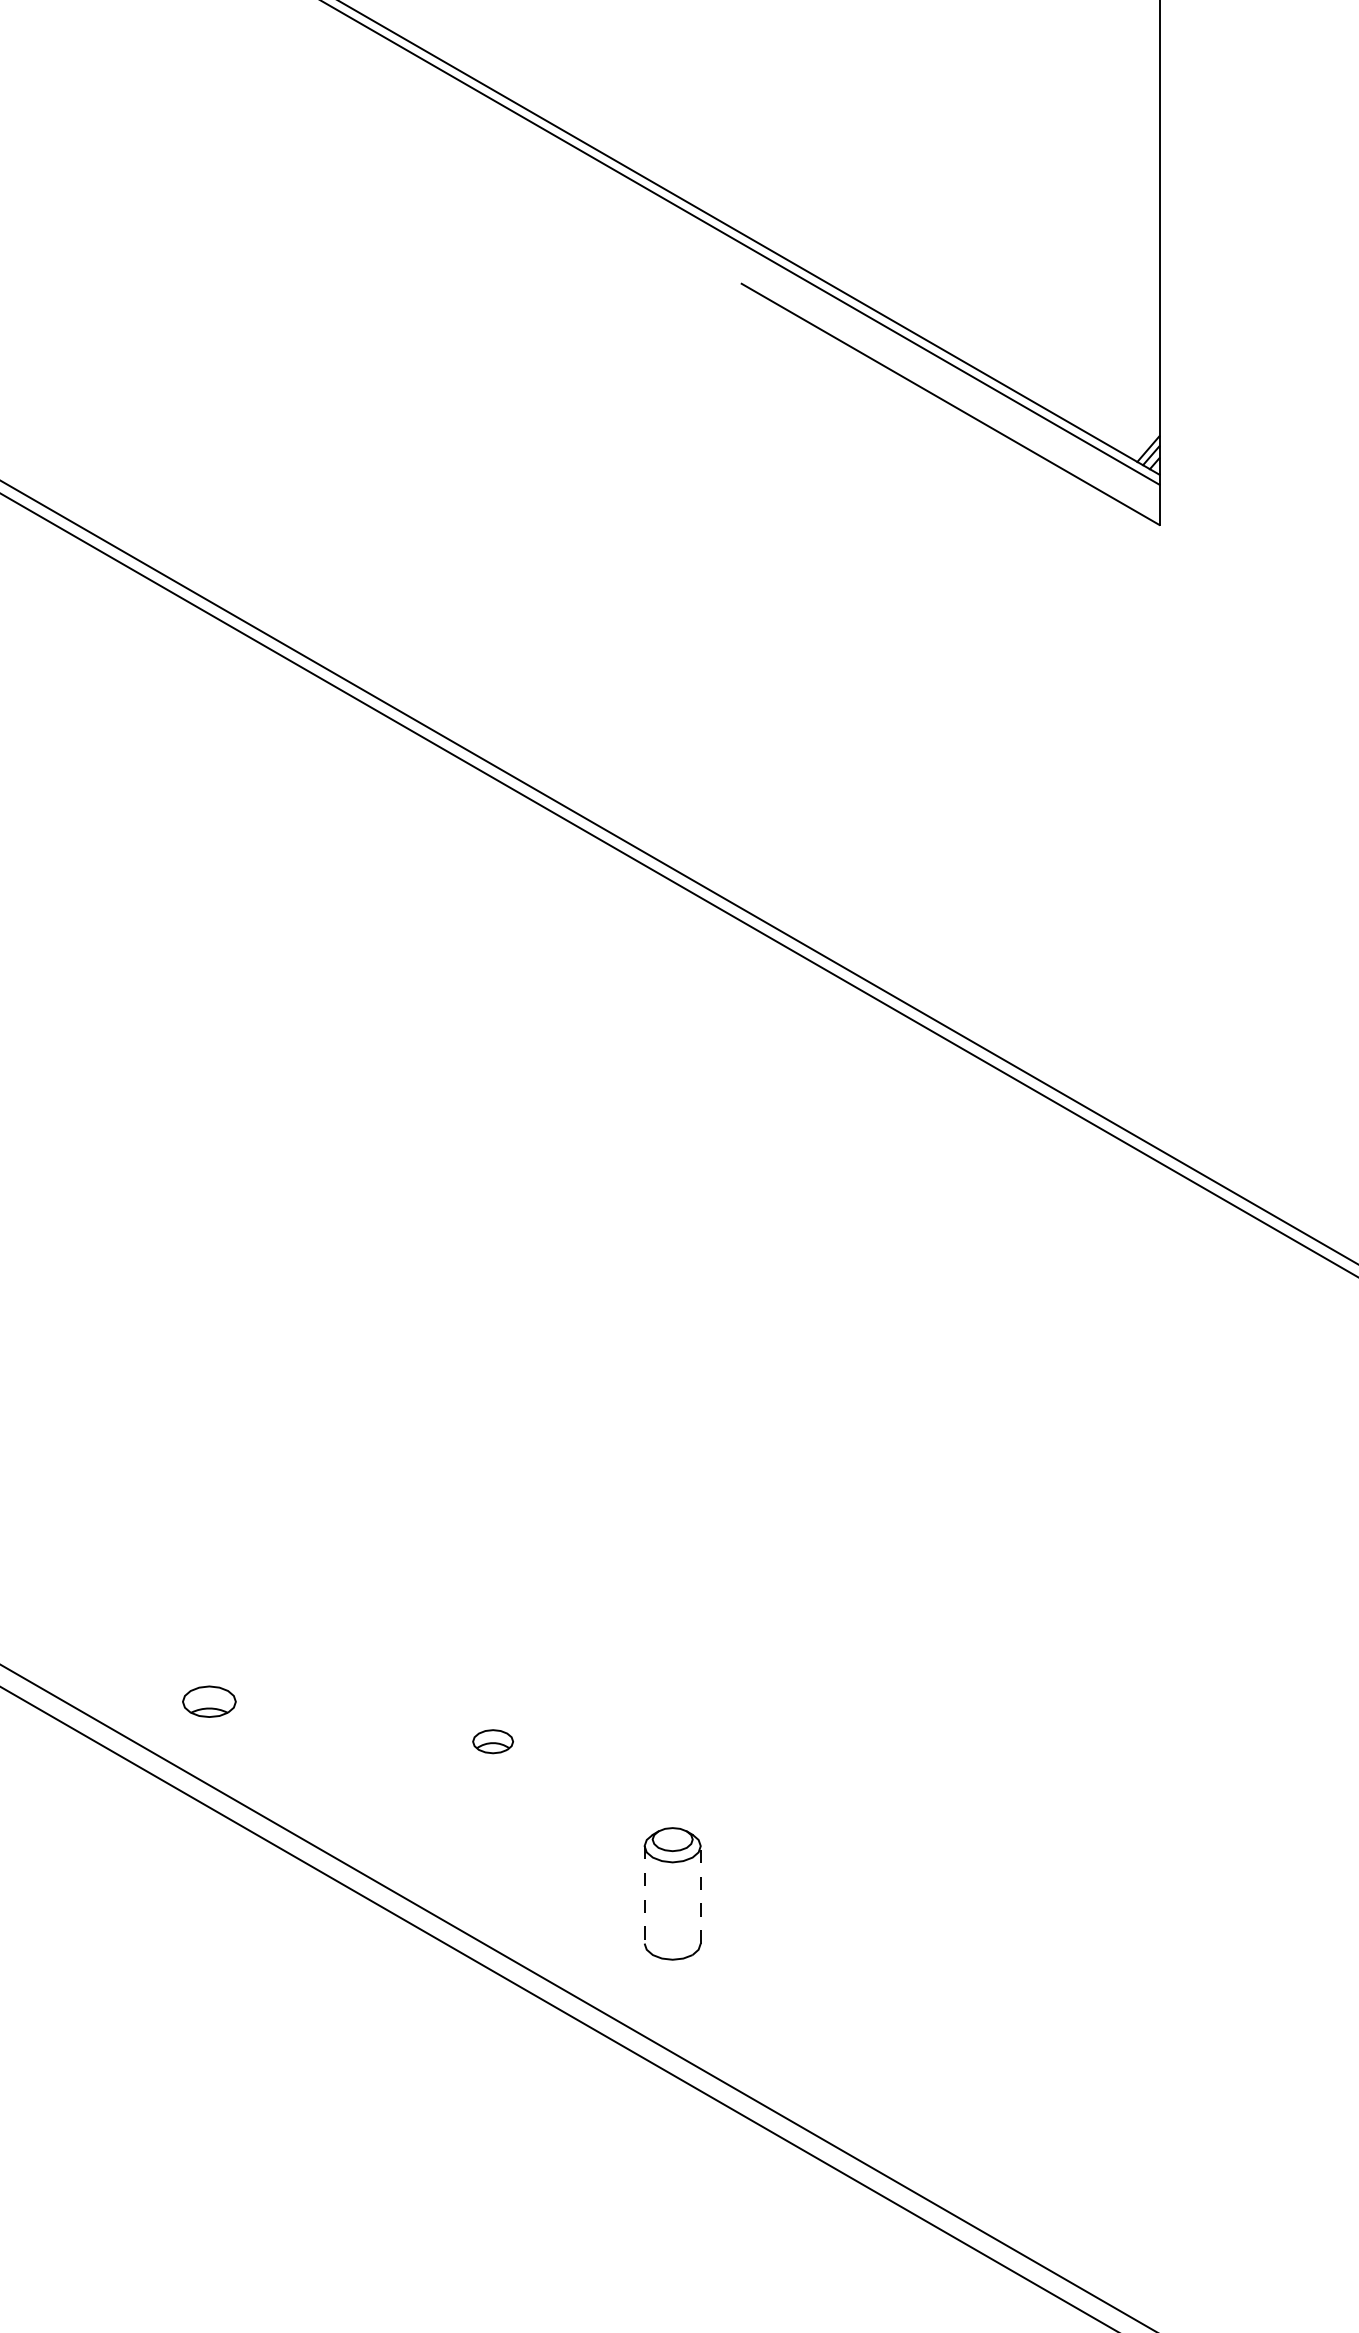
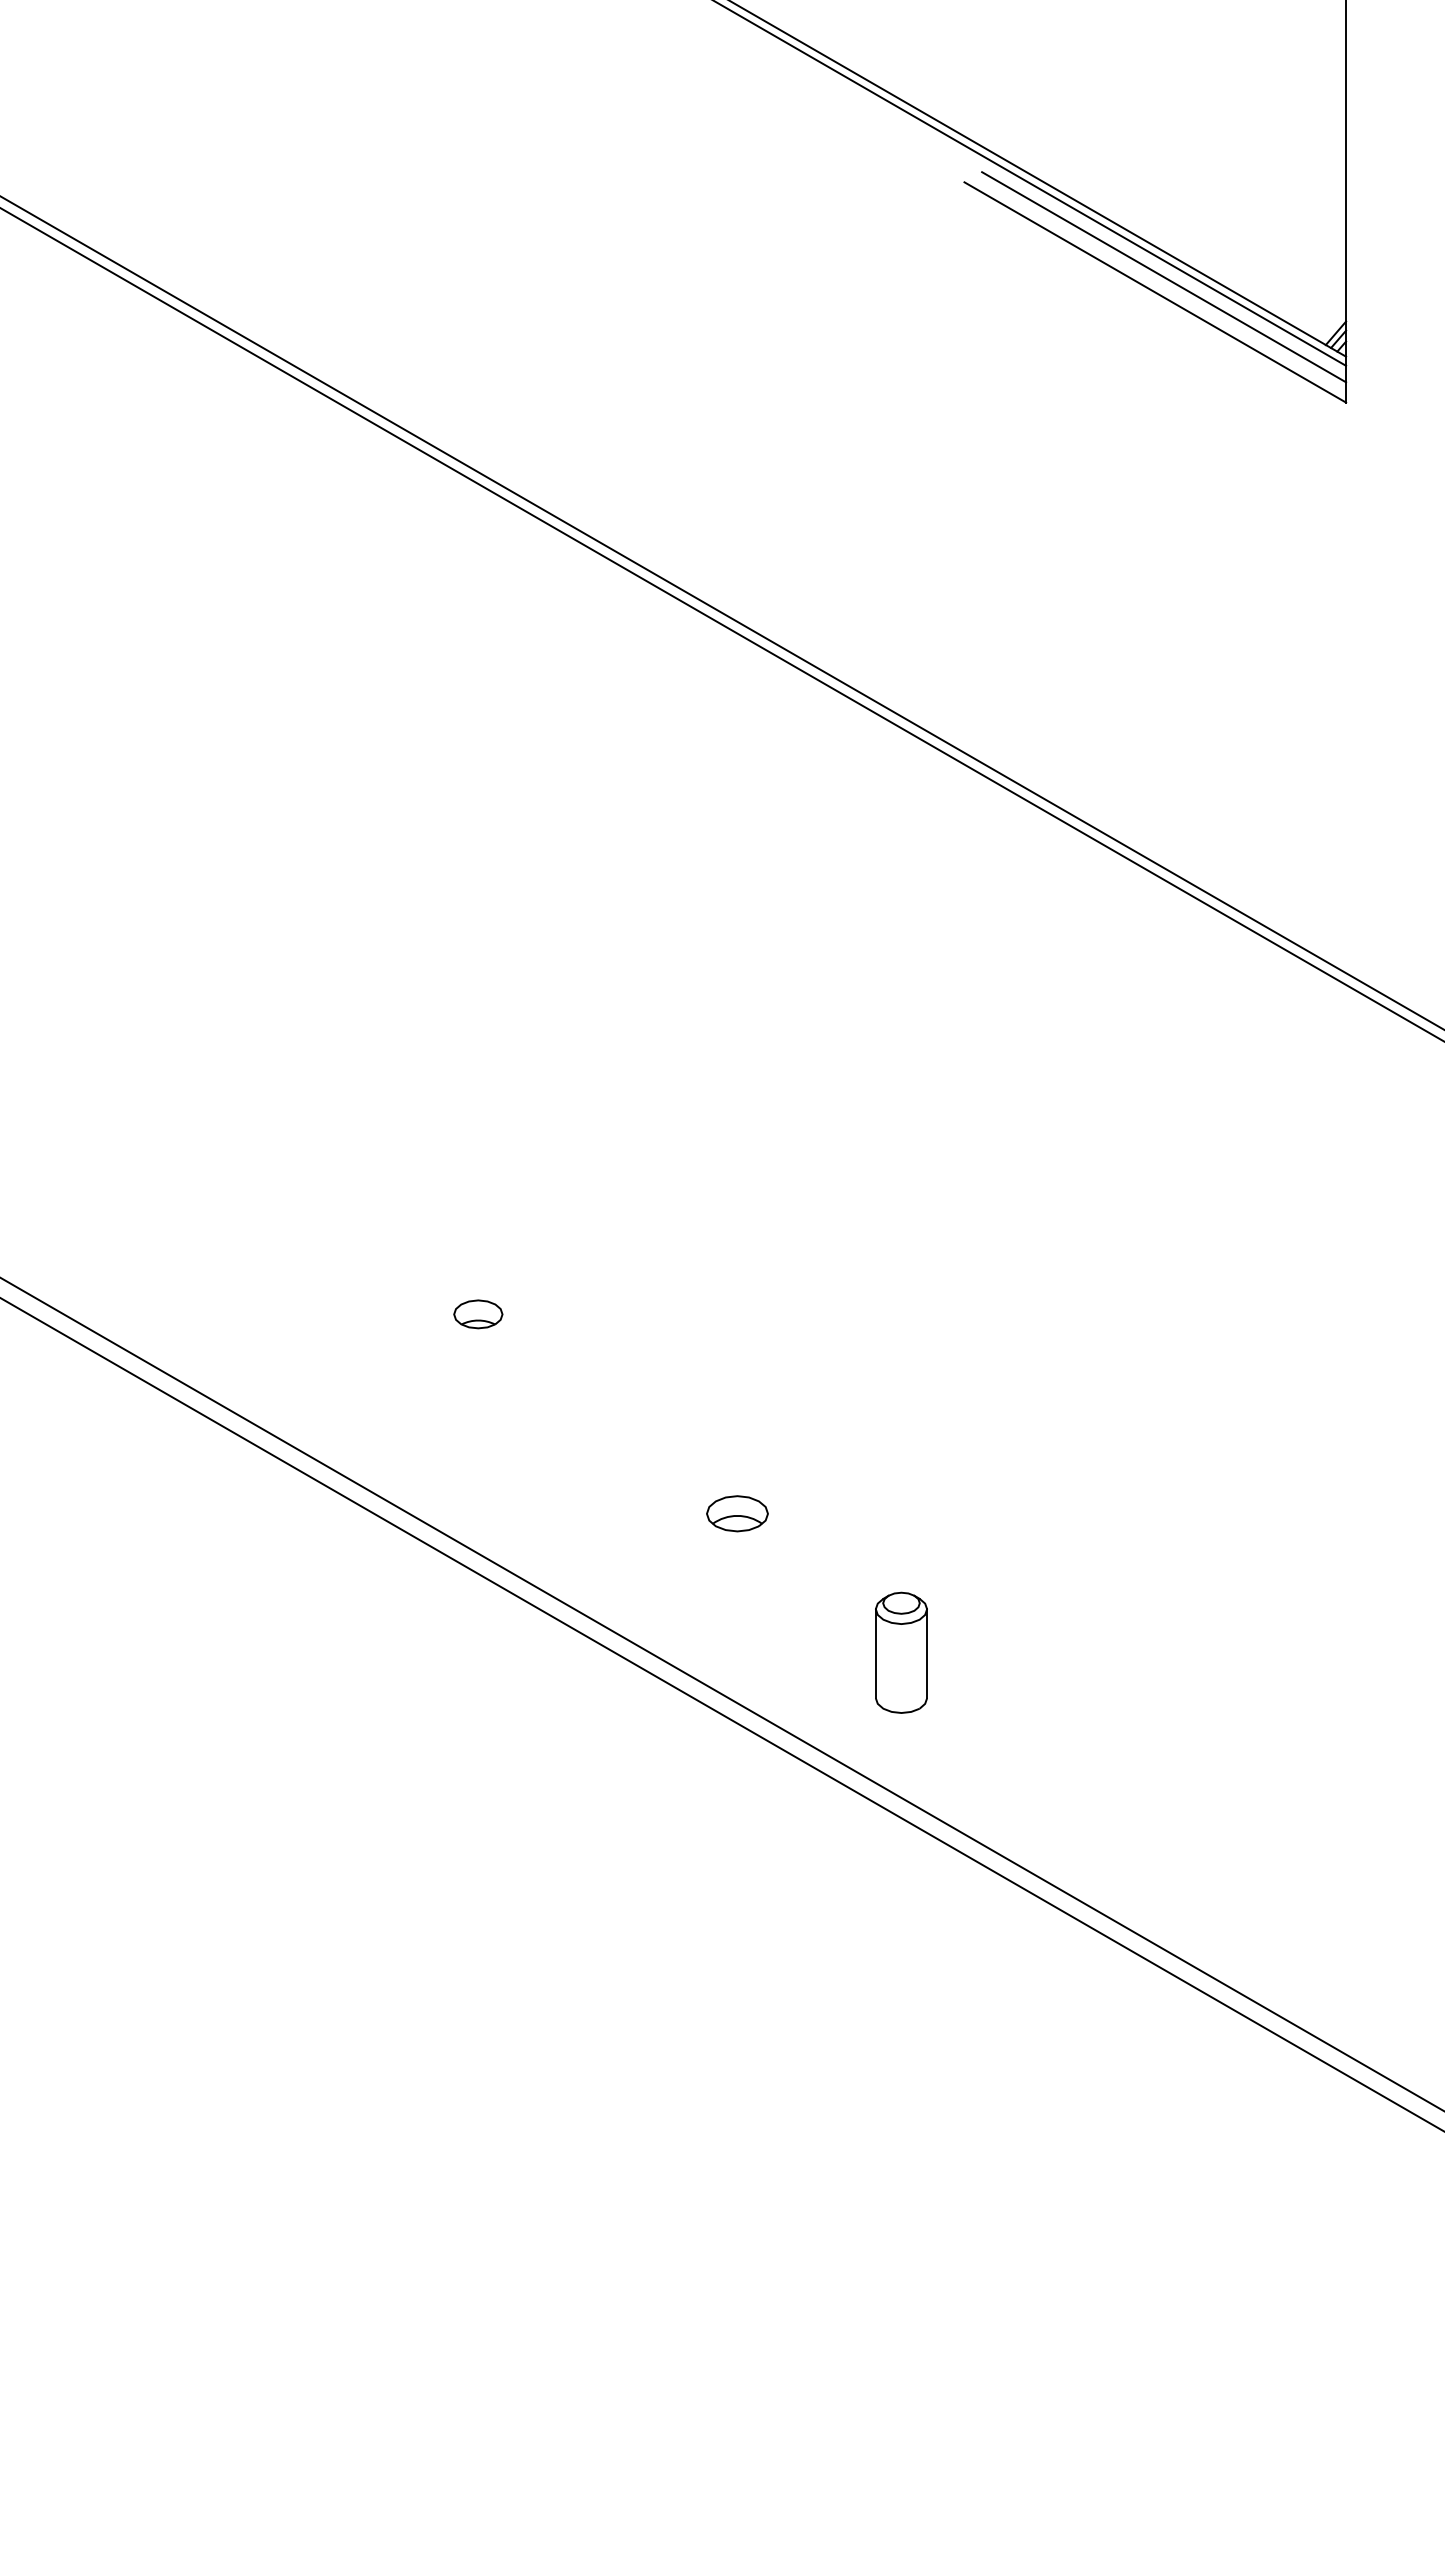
line: (960, 388) -> (1164, 277), added
part: (209, 1701) -> (478, 1314), moved
part: (493, 1741) -> (737, 1513), size x1.67
line: (644, 1894) -> (875, 1653), dashed -> solid
line: (701, 1894) -> (927, 1653), dashed -> solid

